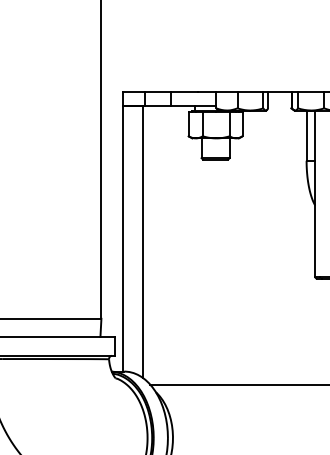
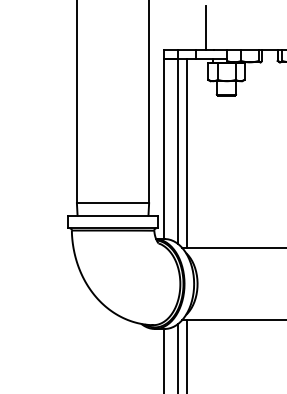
line: (184, 58) -> (205, 27), added
line: (156, 245) -> (186, 153), added

